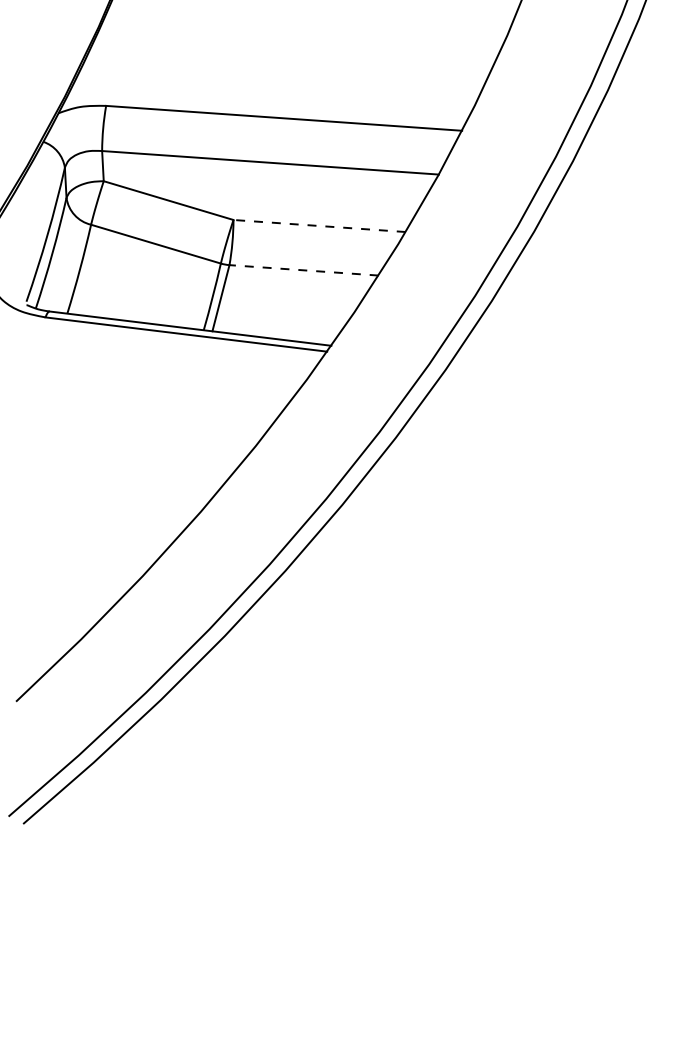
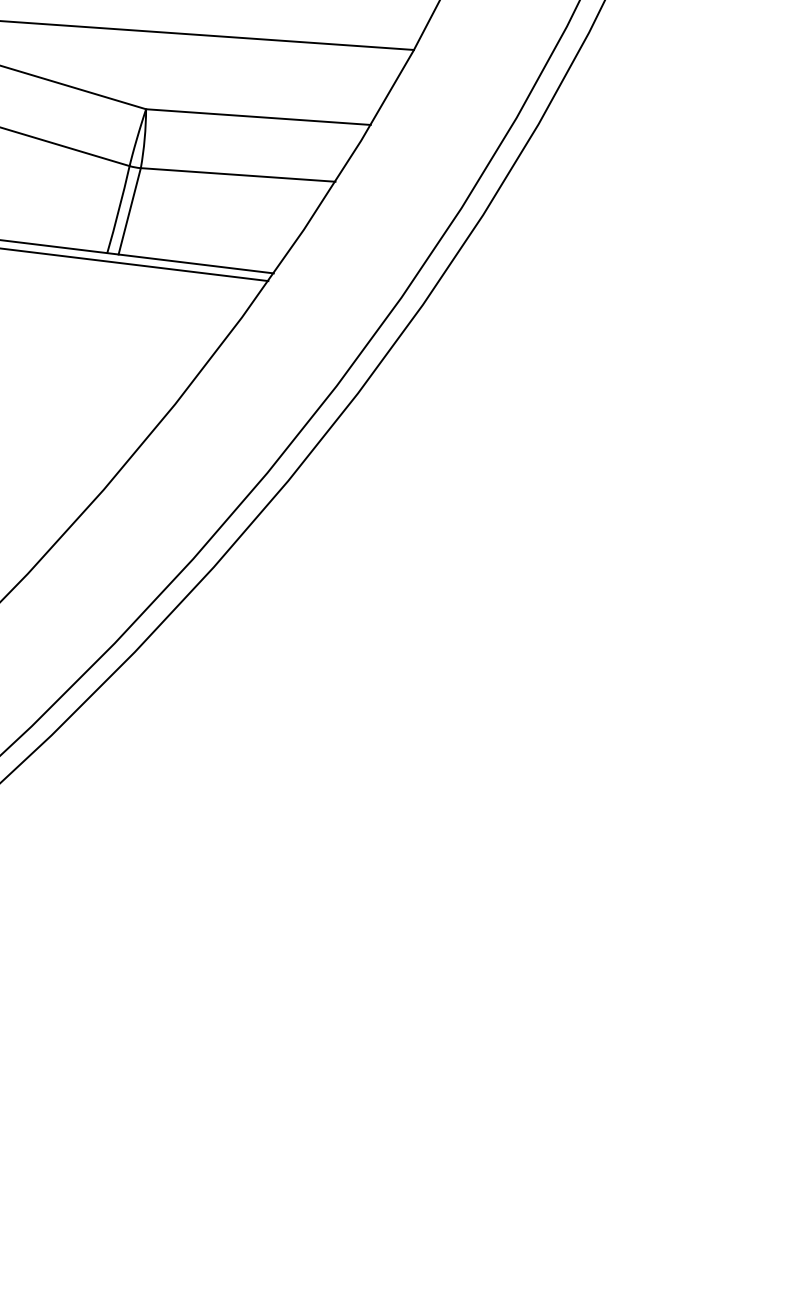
line: (319, 225) -> (258, 116), dashed -> solid
line: (304, 270) -> (238, 175), dashed -> solid

